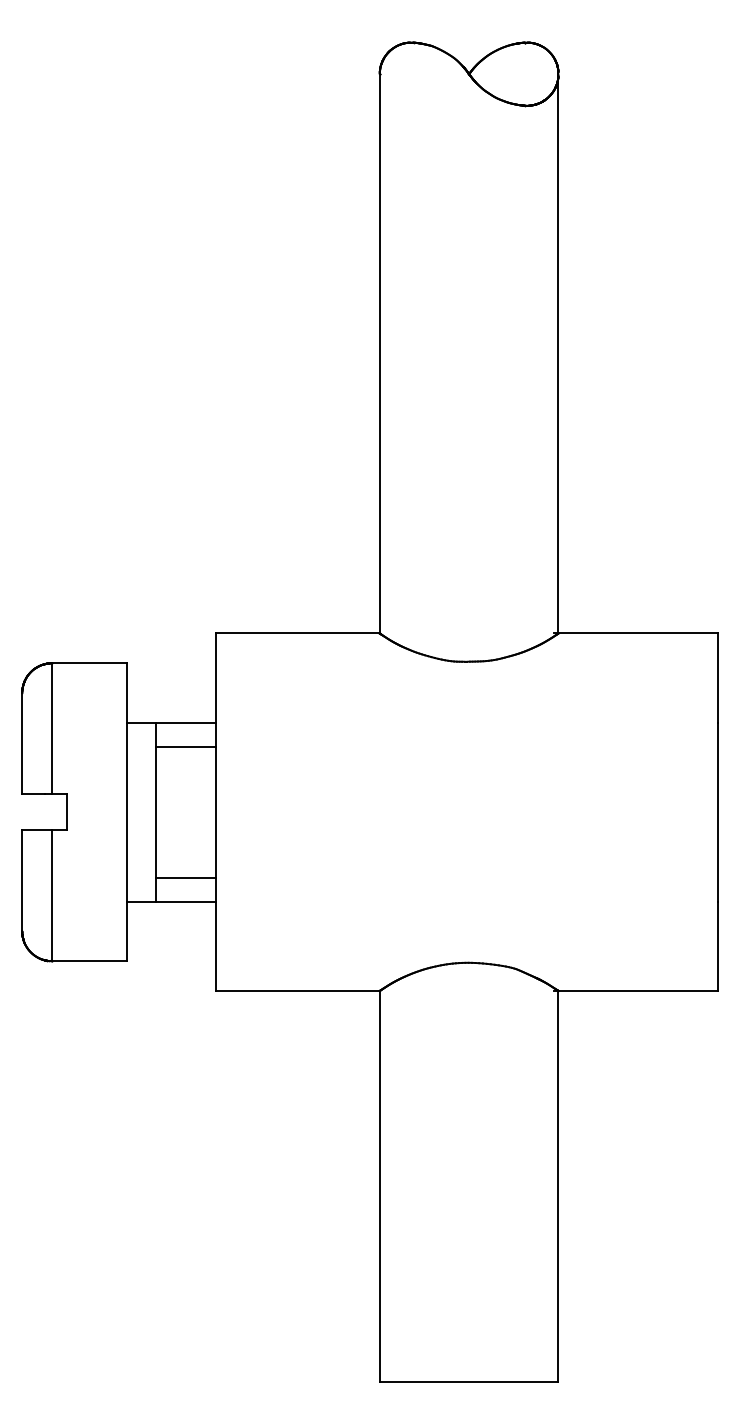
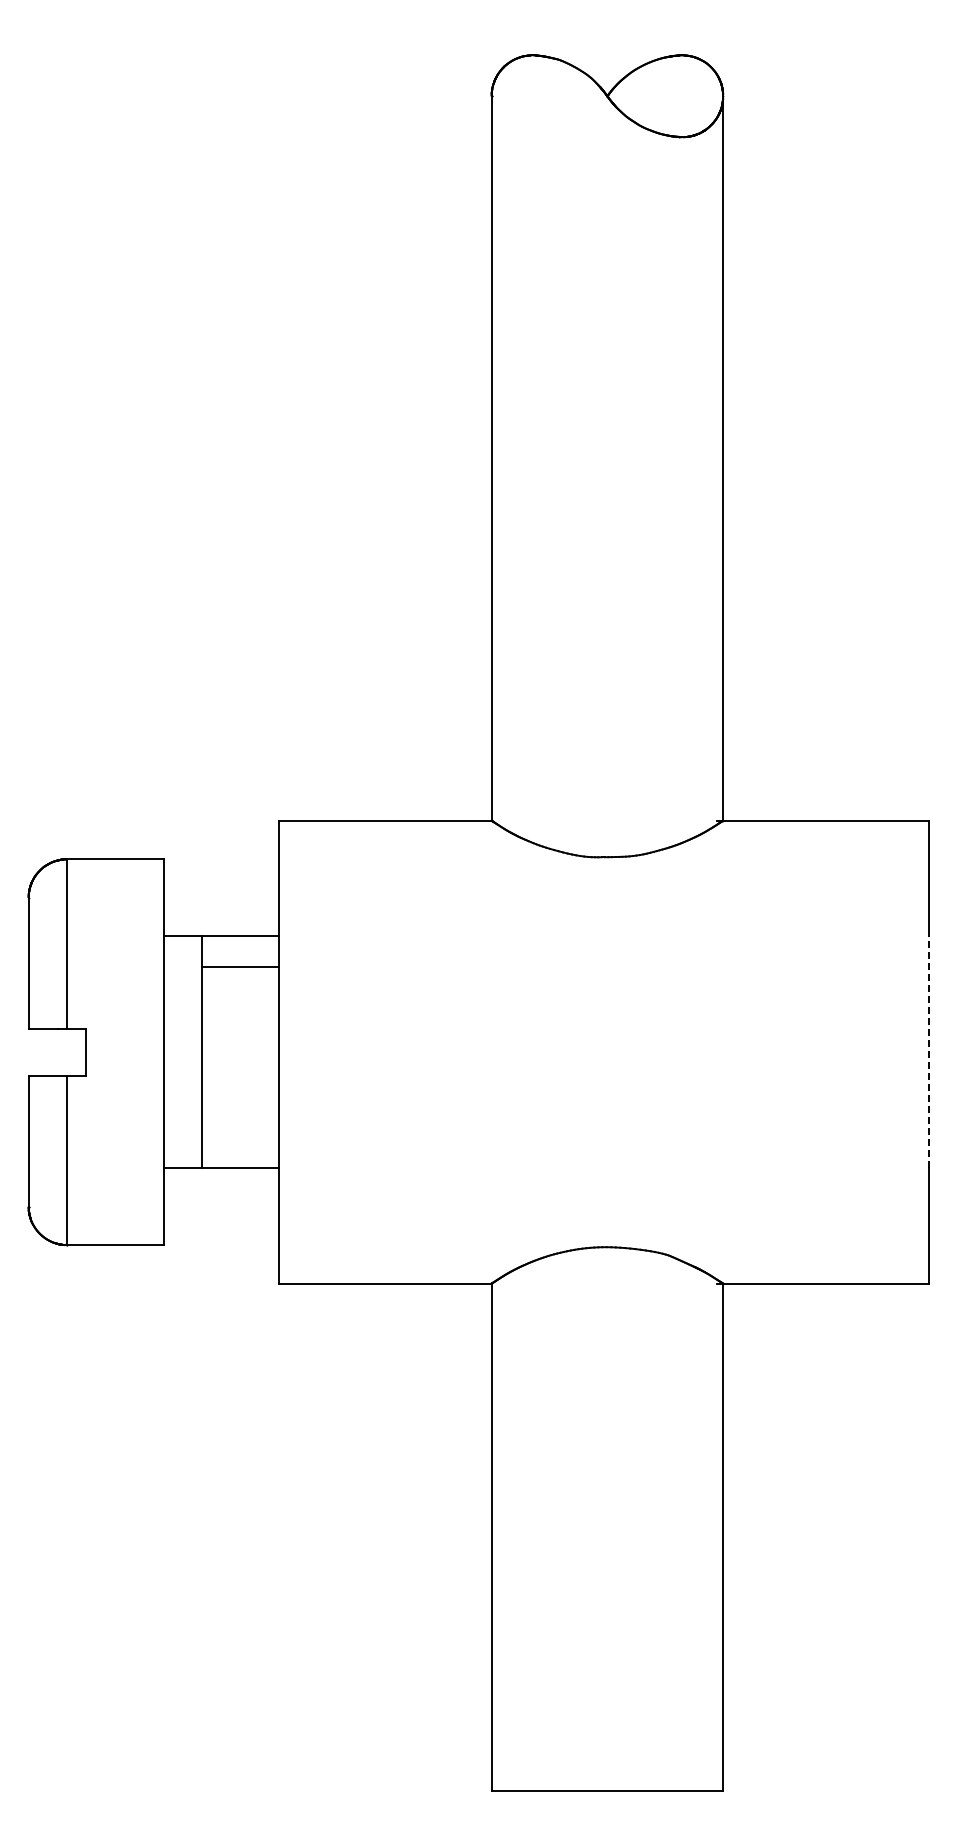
line: (717, 812) -> (929, 1052), solid -> dashed
line: (185, 878) -> (240, 1137), removed

